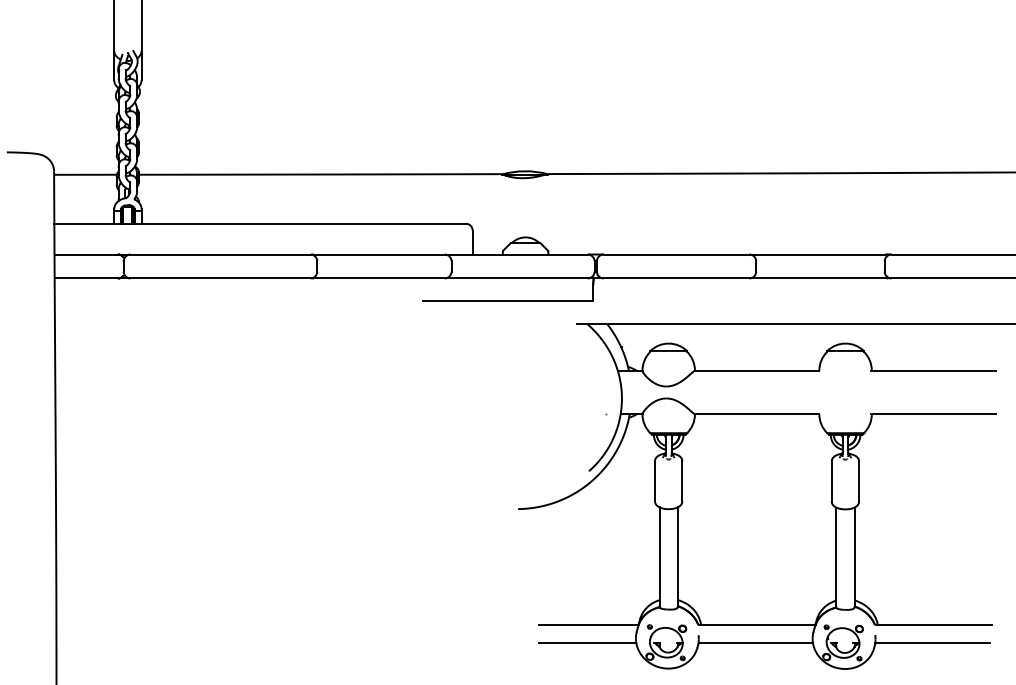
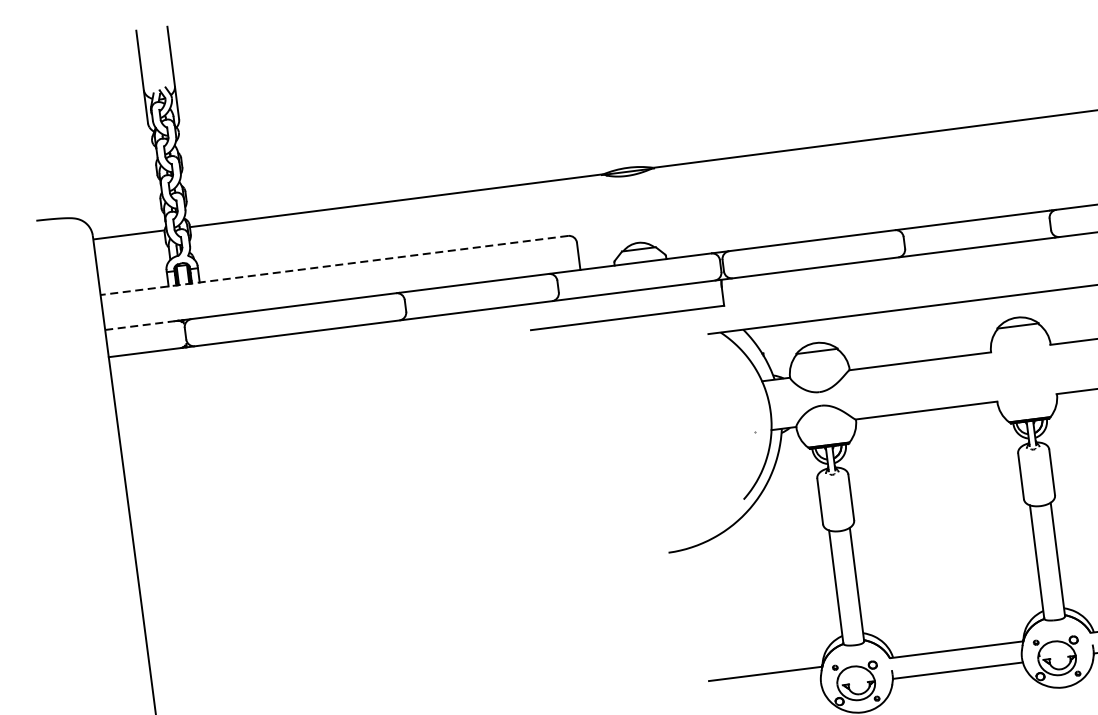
line: (260, 223) -> (334, 265), solid -> dashed
line: (85, 254) -> (140, 325), solid -> dashed
line: (587, 642) -> (766, 694), removed

